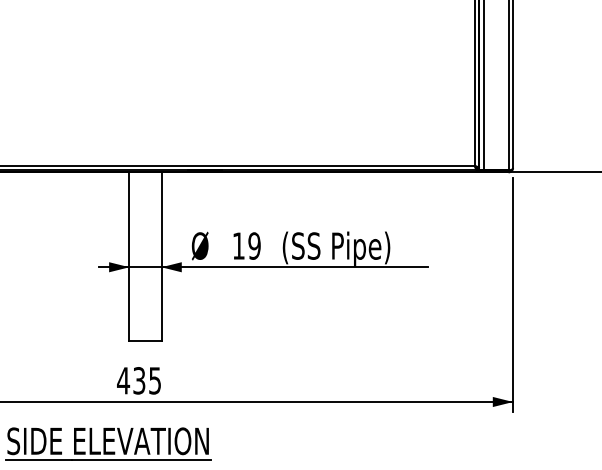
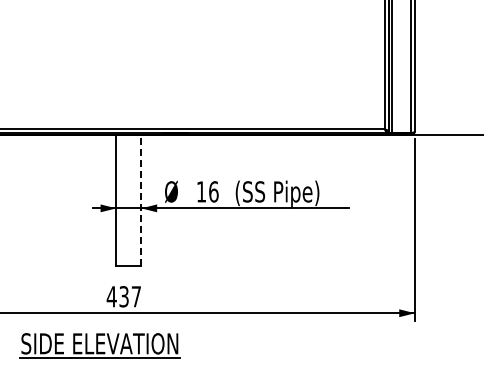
text: (254, 245) -> (213, 191), 19 -> 16
line: (161, 257) -> (141, 200), solid -> dashed
text: (153, 380) -> (135, 296), 435 -> 437

